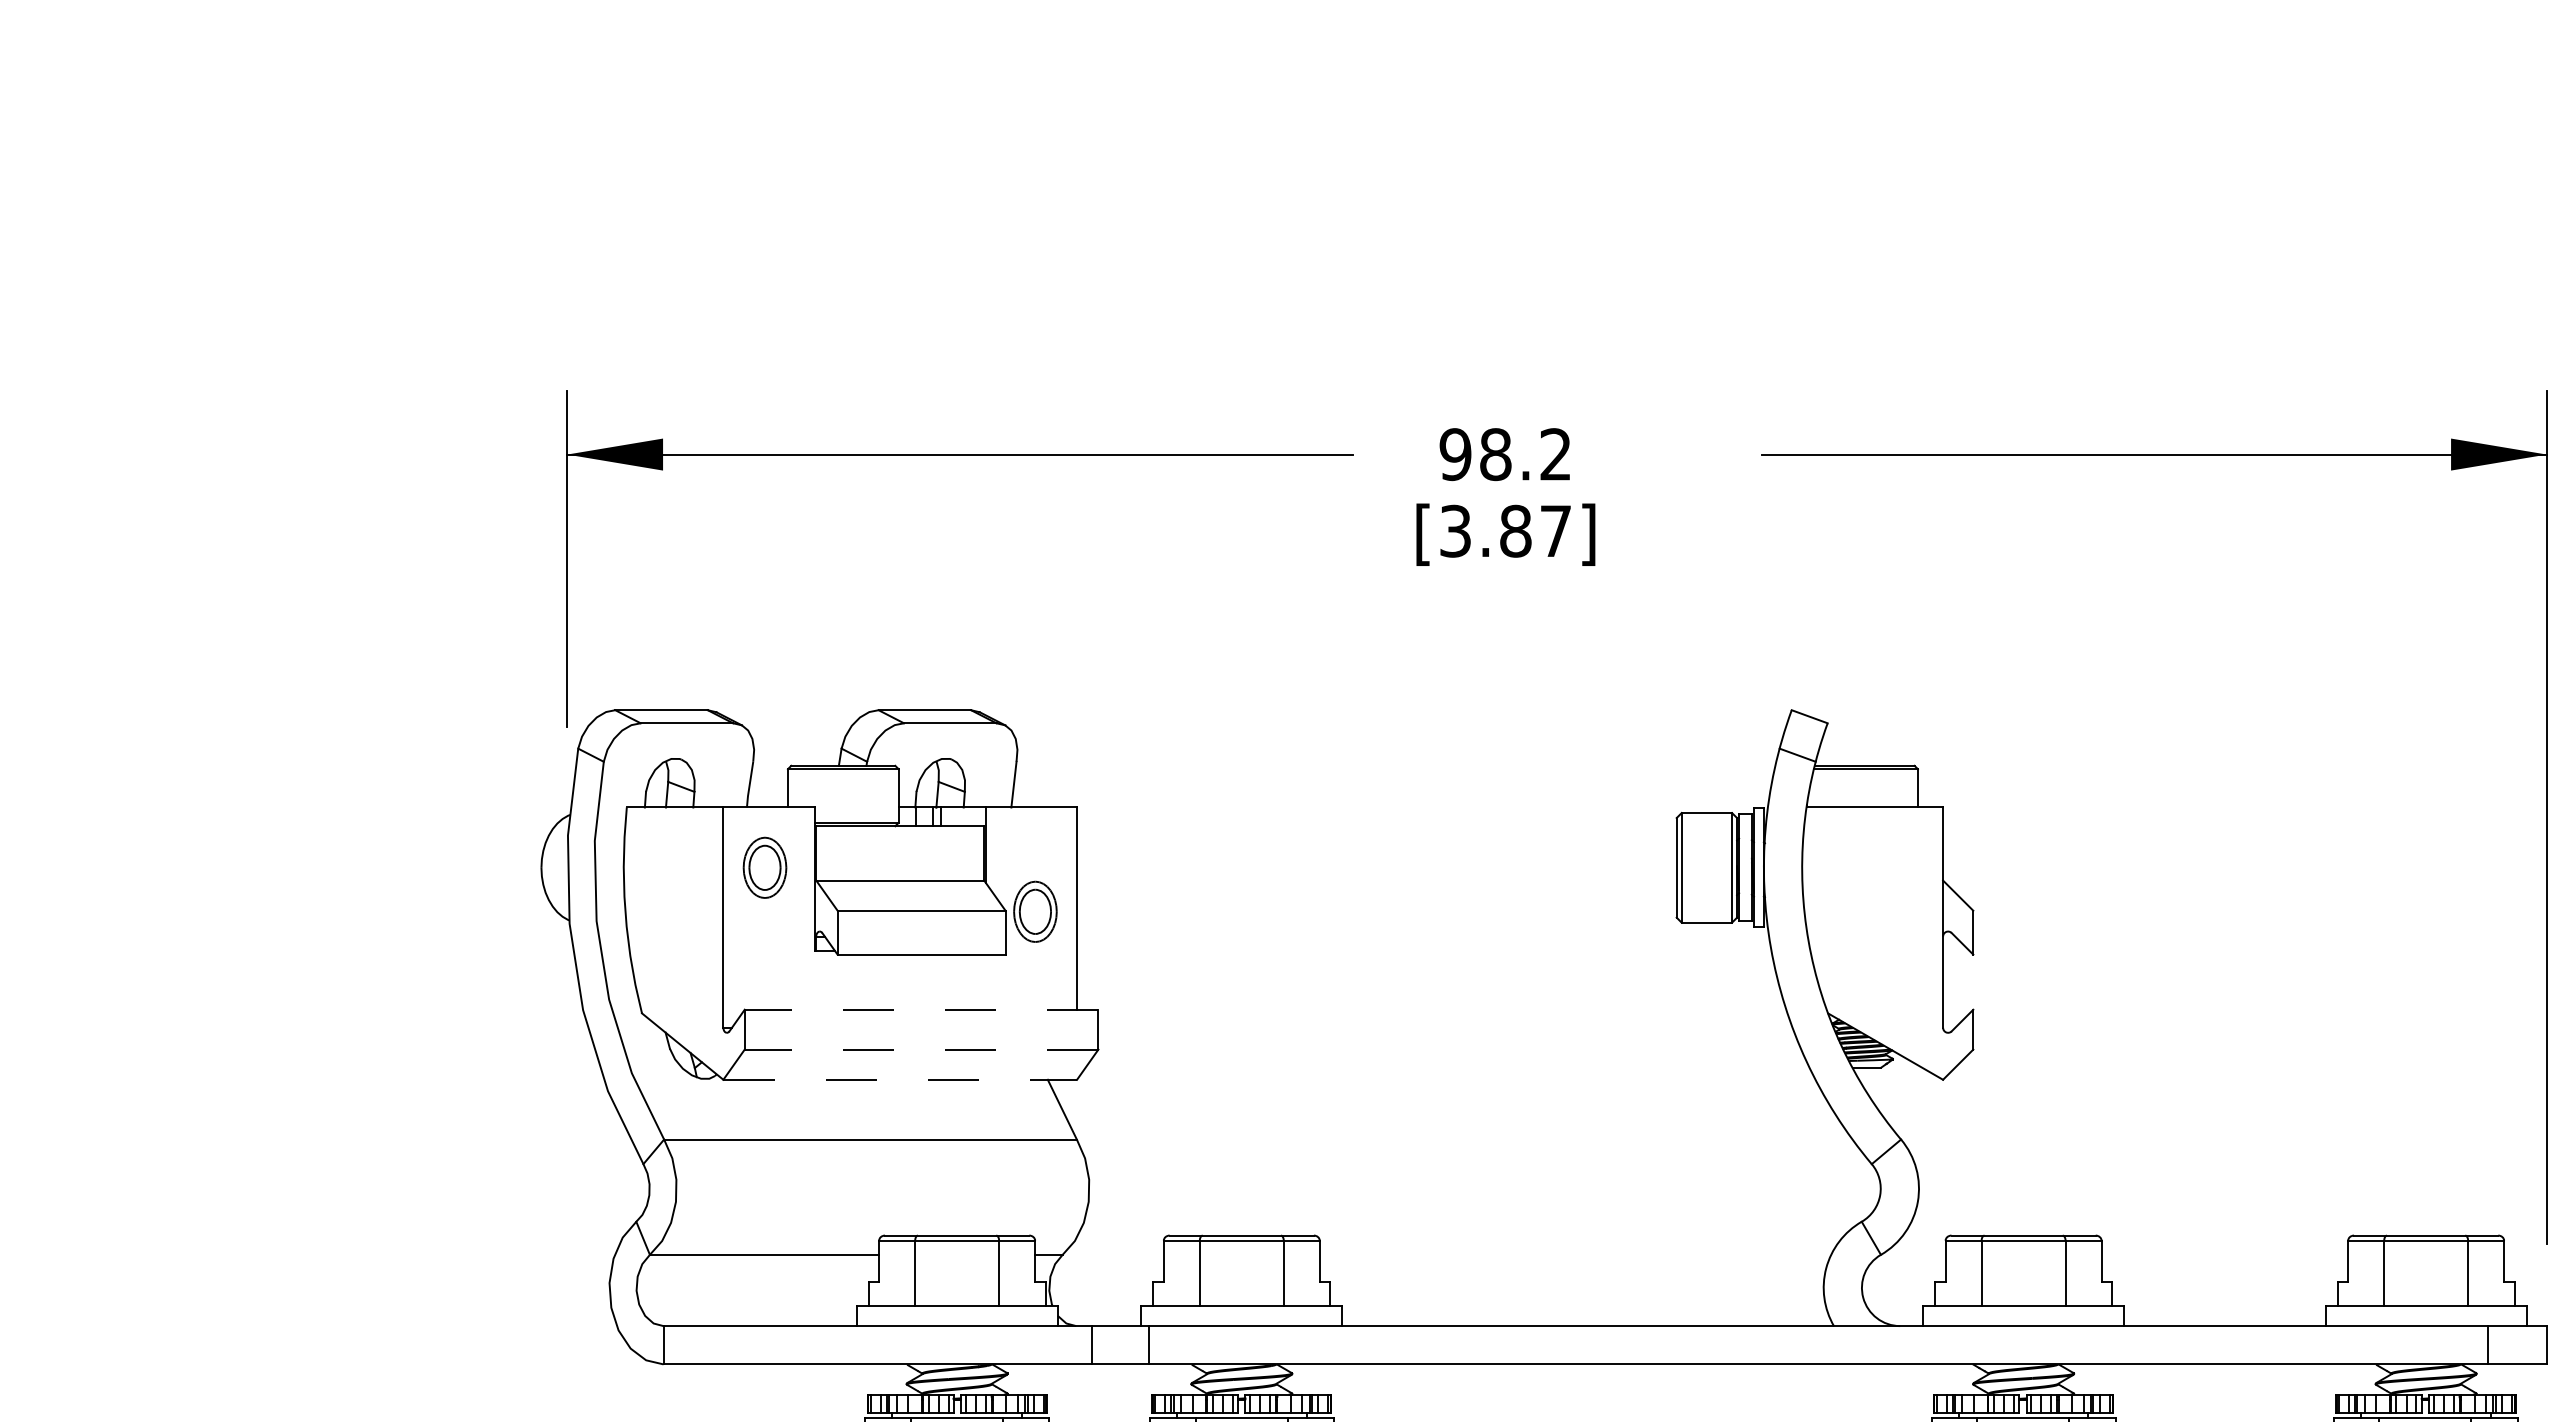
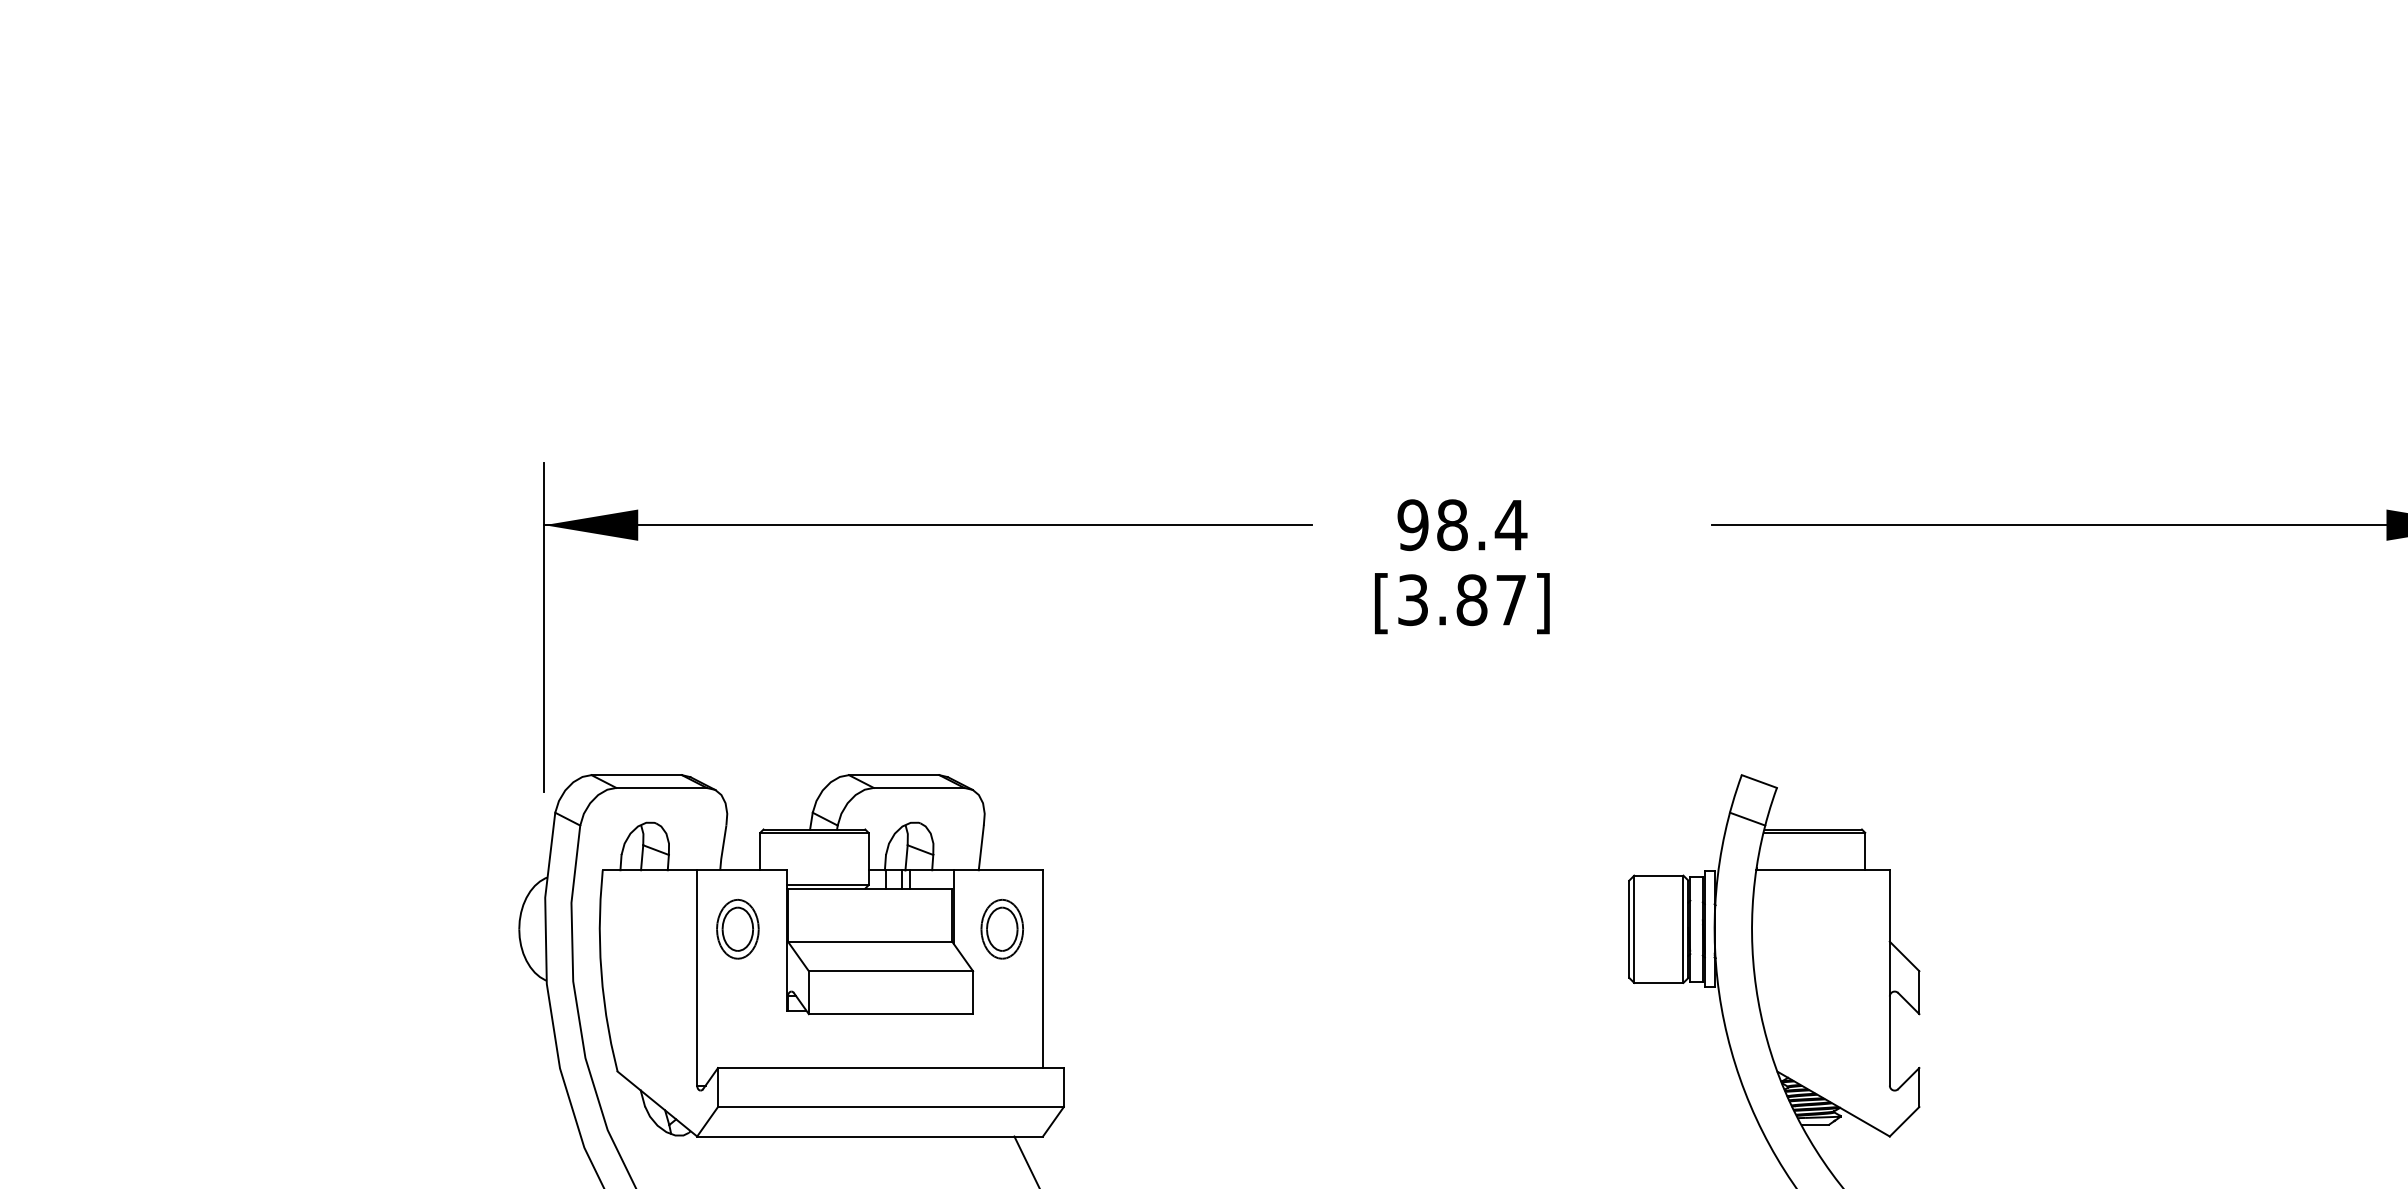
text: (1555, 454) -> (1510, 525), 98.2 -> 98.4
part: (1035, 911) -> (1002, 928), moved
line: (921, 1009) -> (890, 1067), dashed -> solid
line: (921, 1049) -> (890, 1106), dashed -> solid
line: (900, 1079) -> (870, 1136), dashed -> solid

